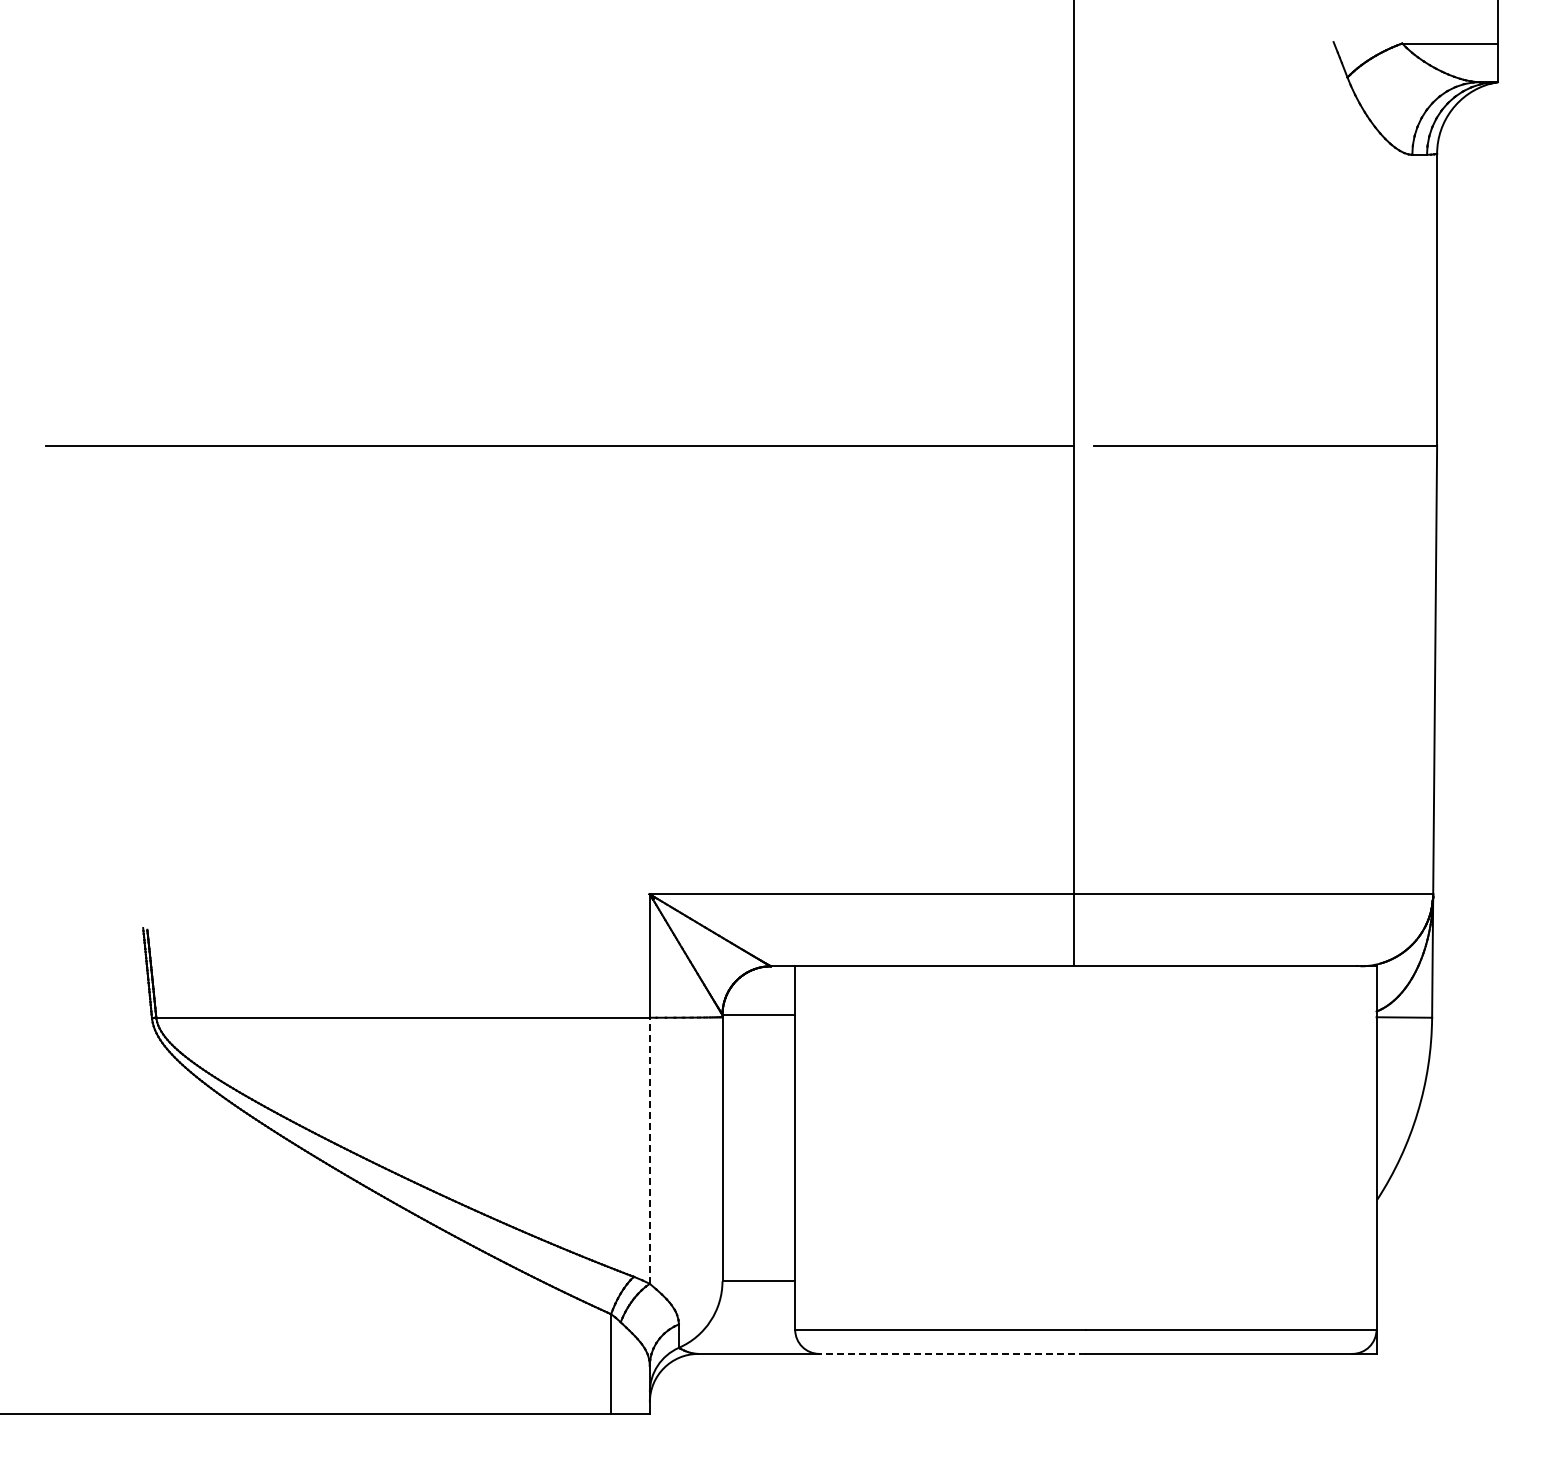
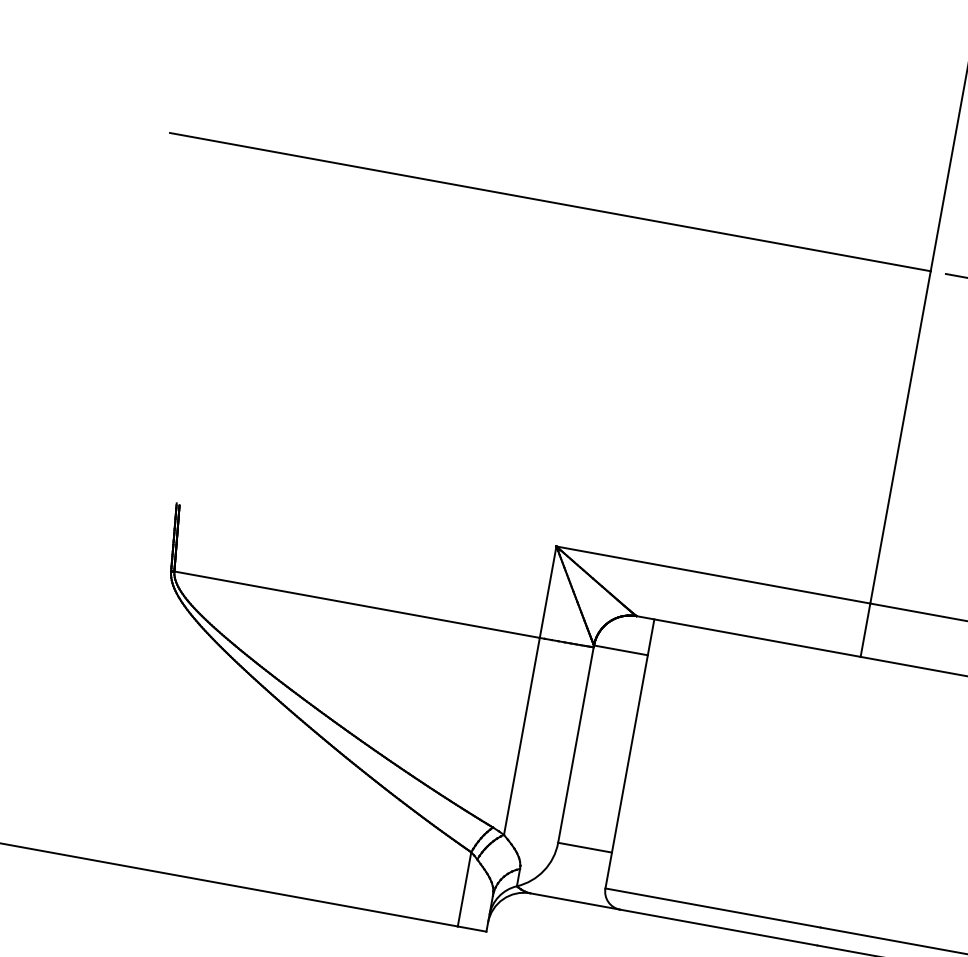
line: (649, 1150) -> (521, 736), dashed -> solid
line: (952, 1353) -> (718, 927), dashed -> solid

